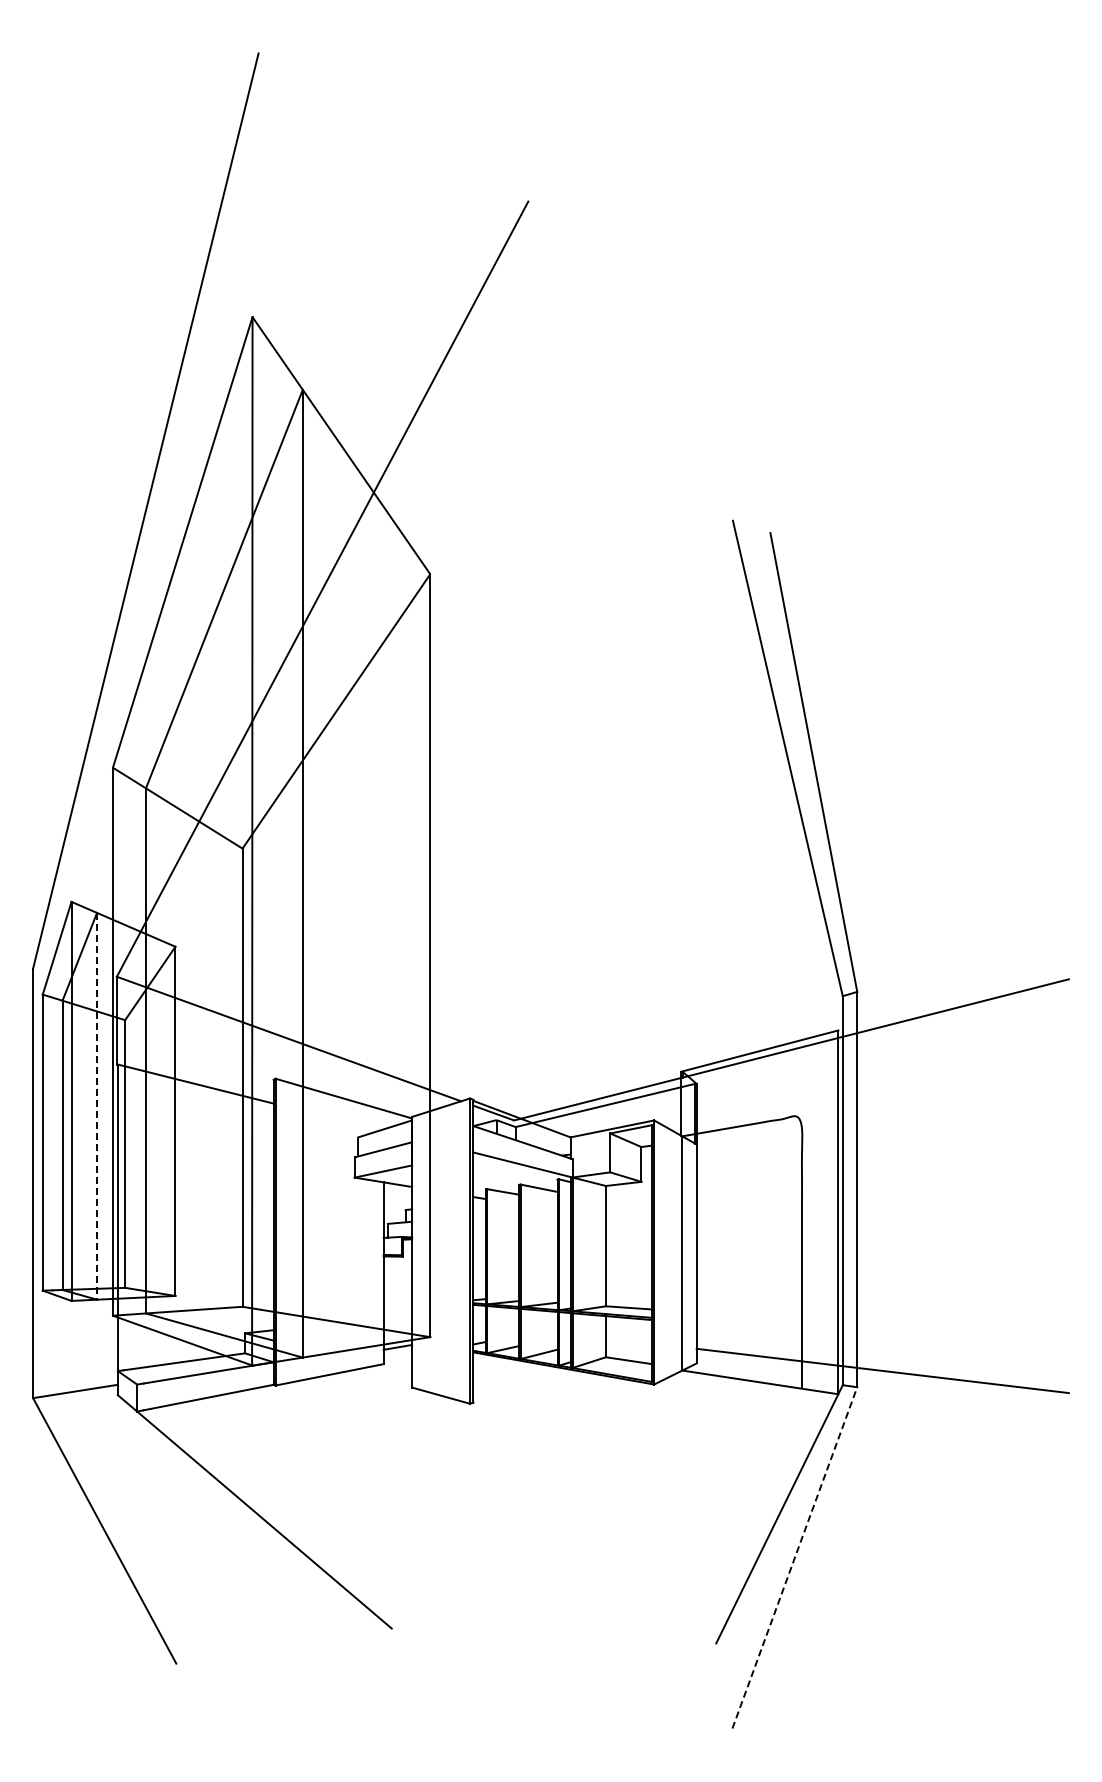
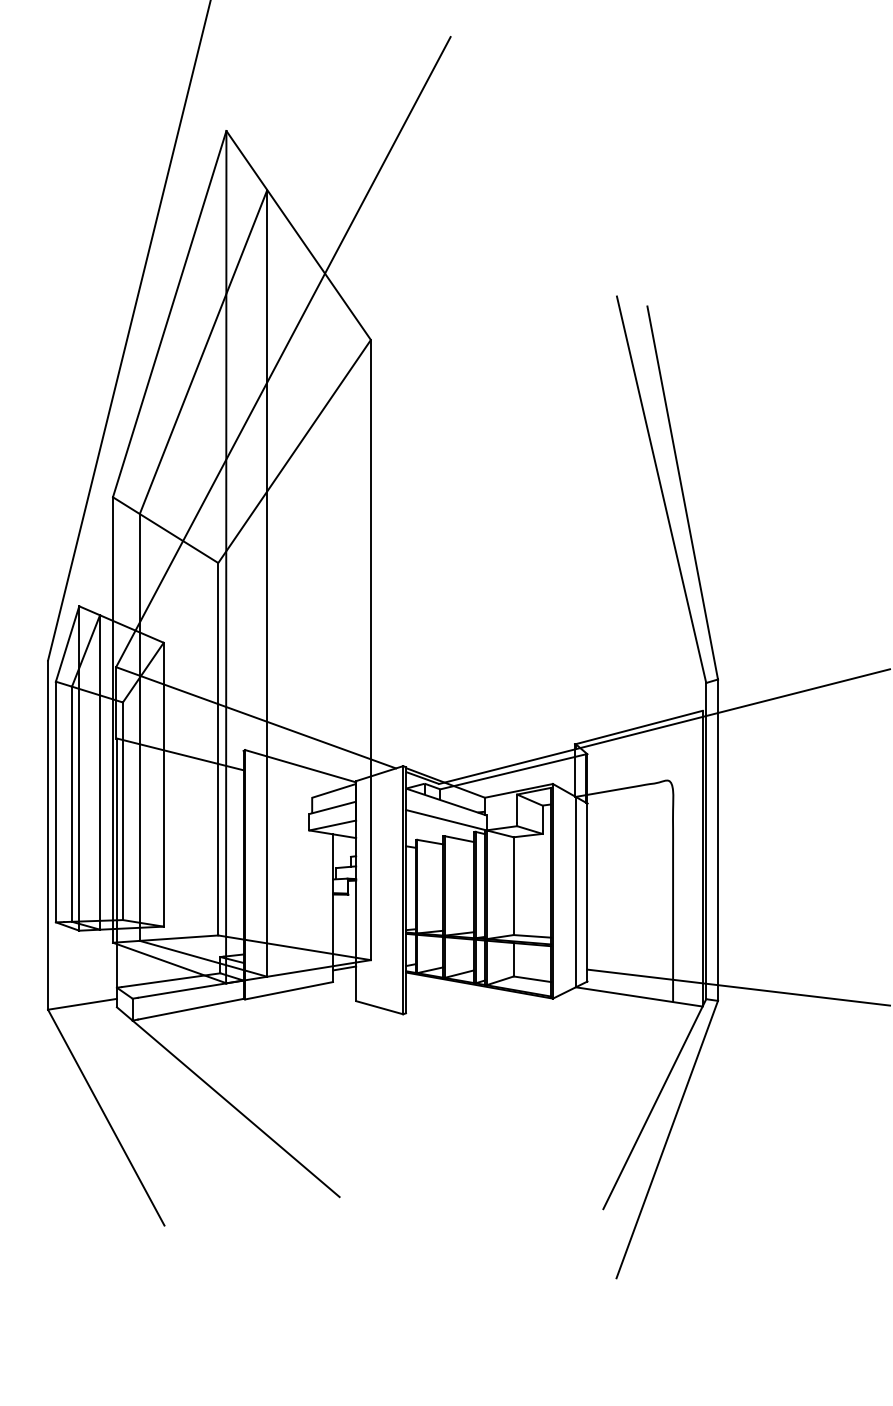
line: (97, 1106) -> (100, 772), dashed -> solid
line: (794, 1557) -> (666, 1139), dashed -> solid

